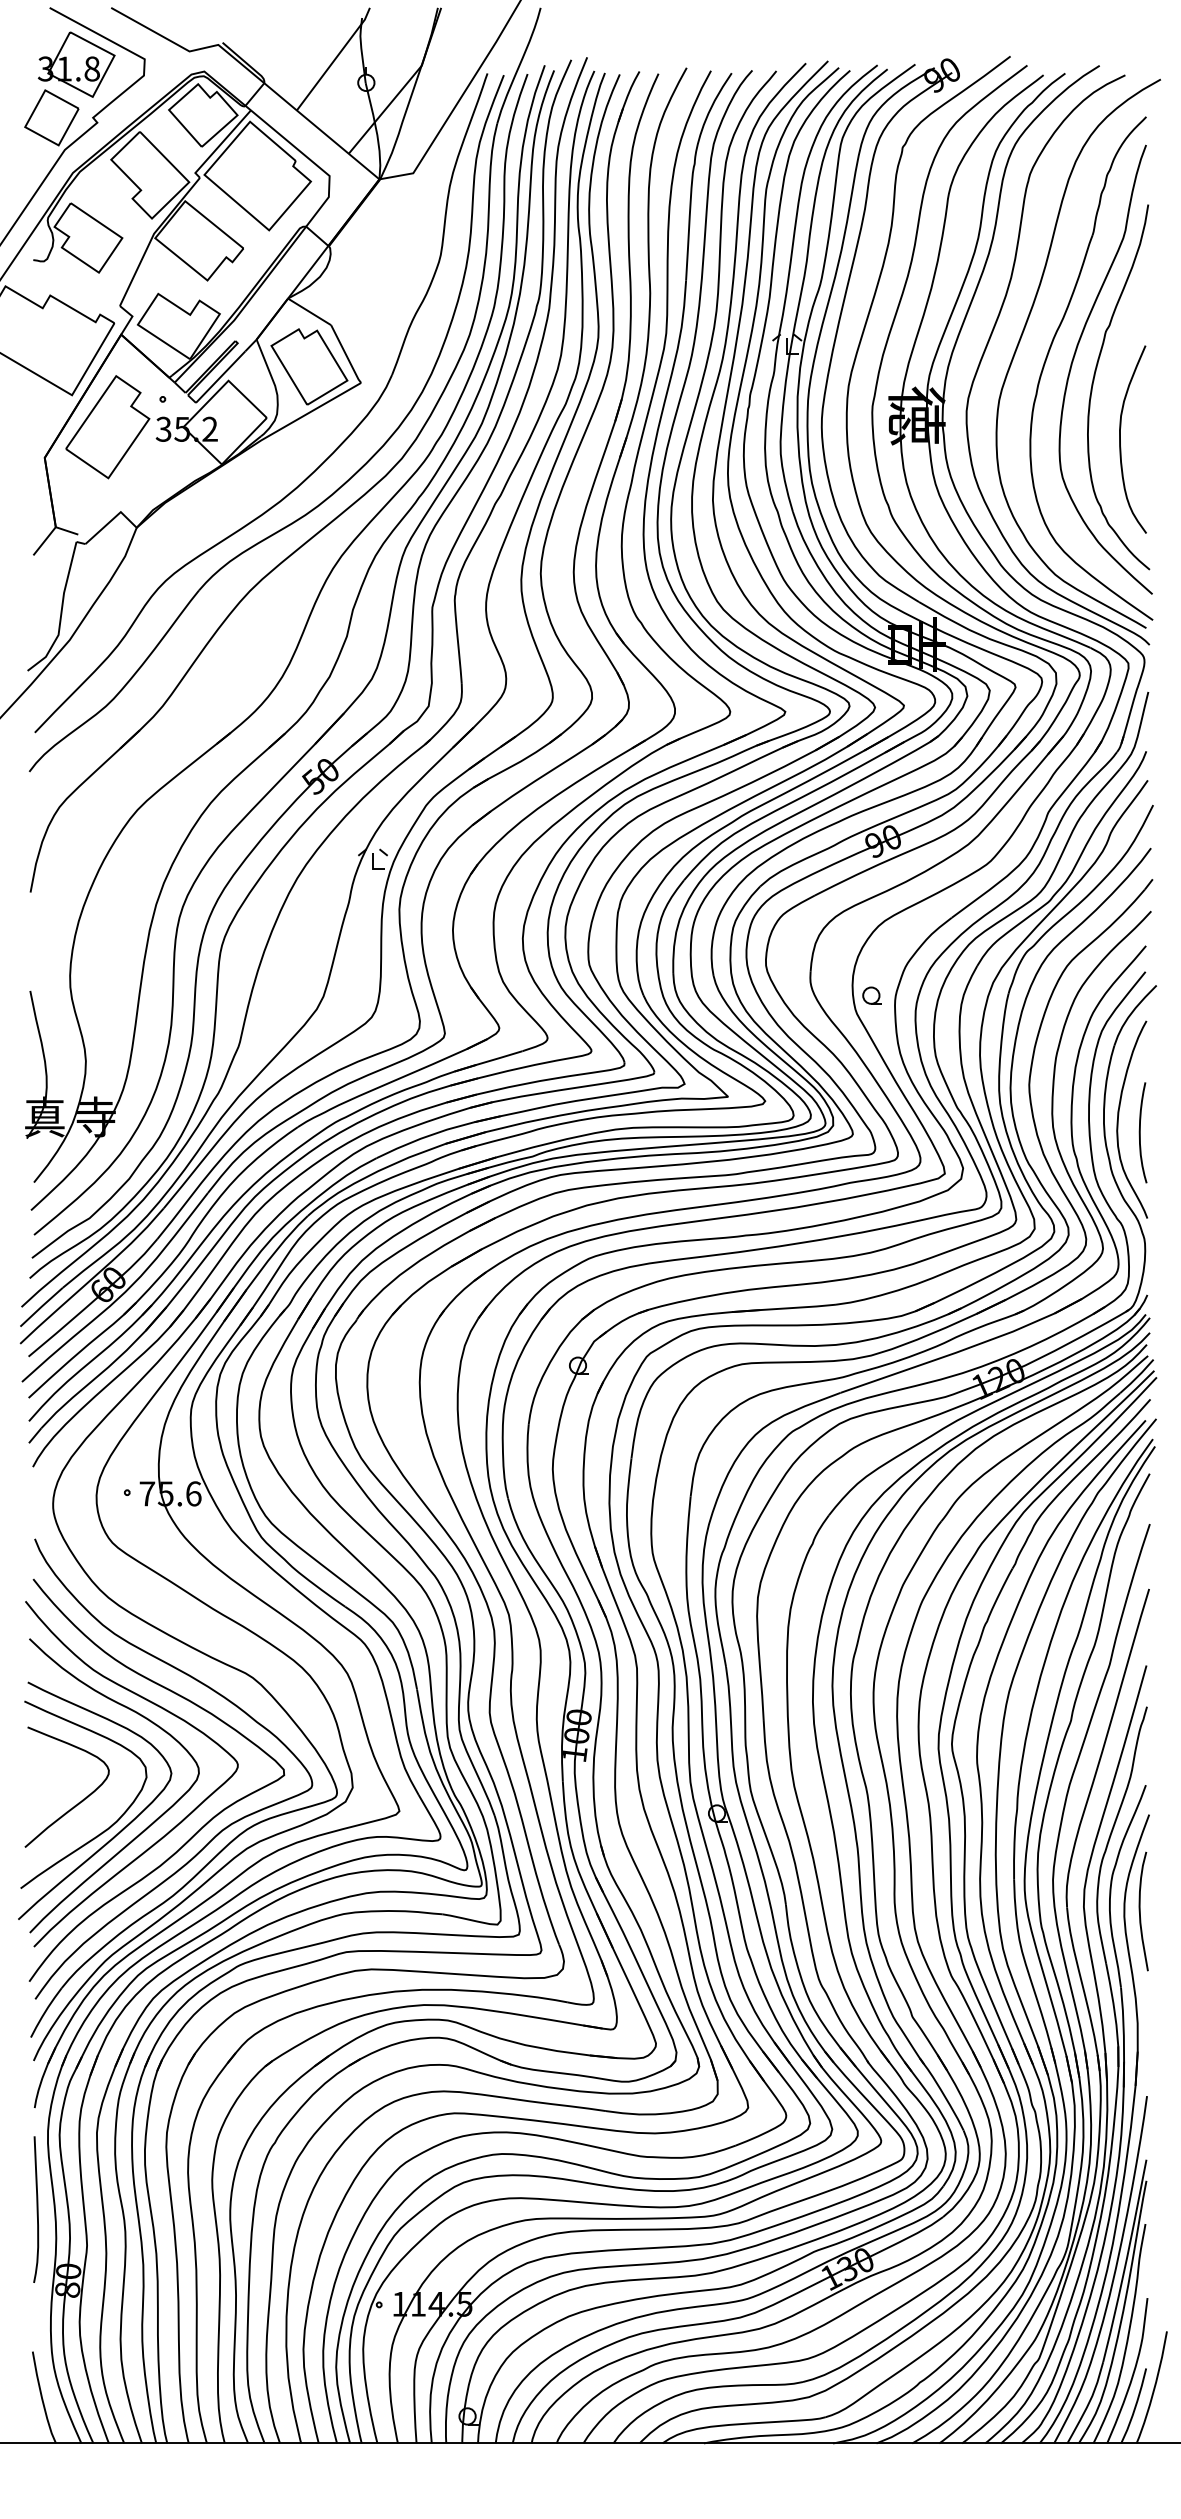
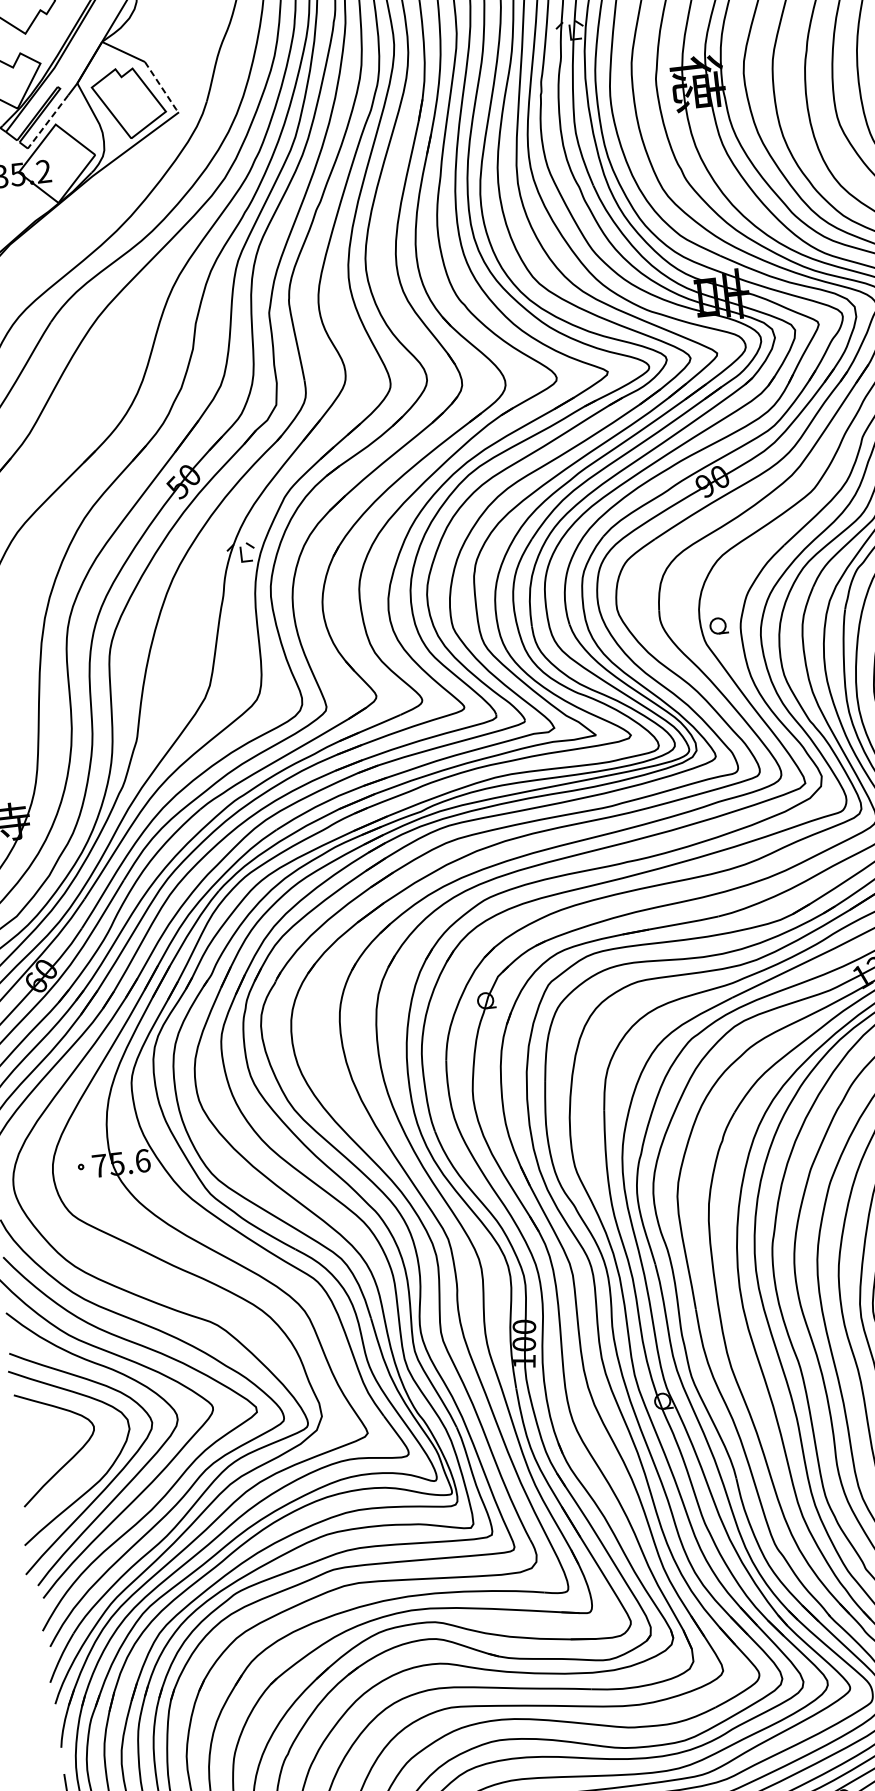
line: (346, 355) -> (162, 88), solid -> dashed
line: (220, 377) -> (47, 122), solid -> dashed

